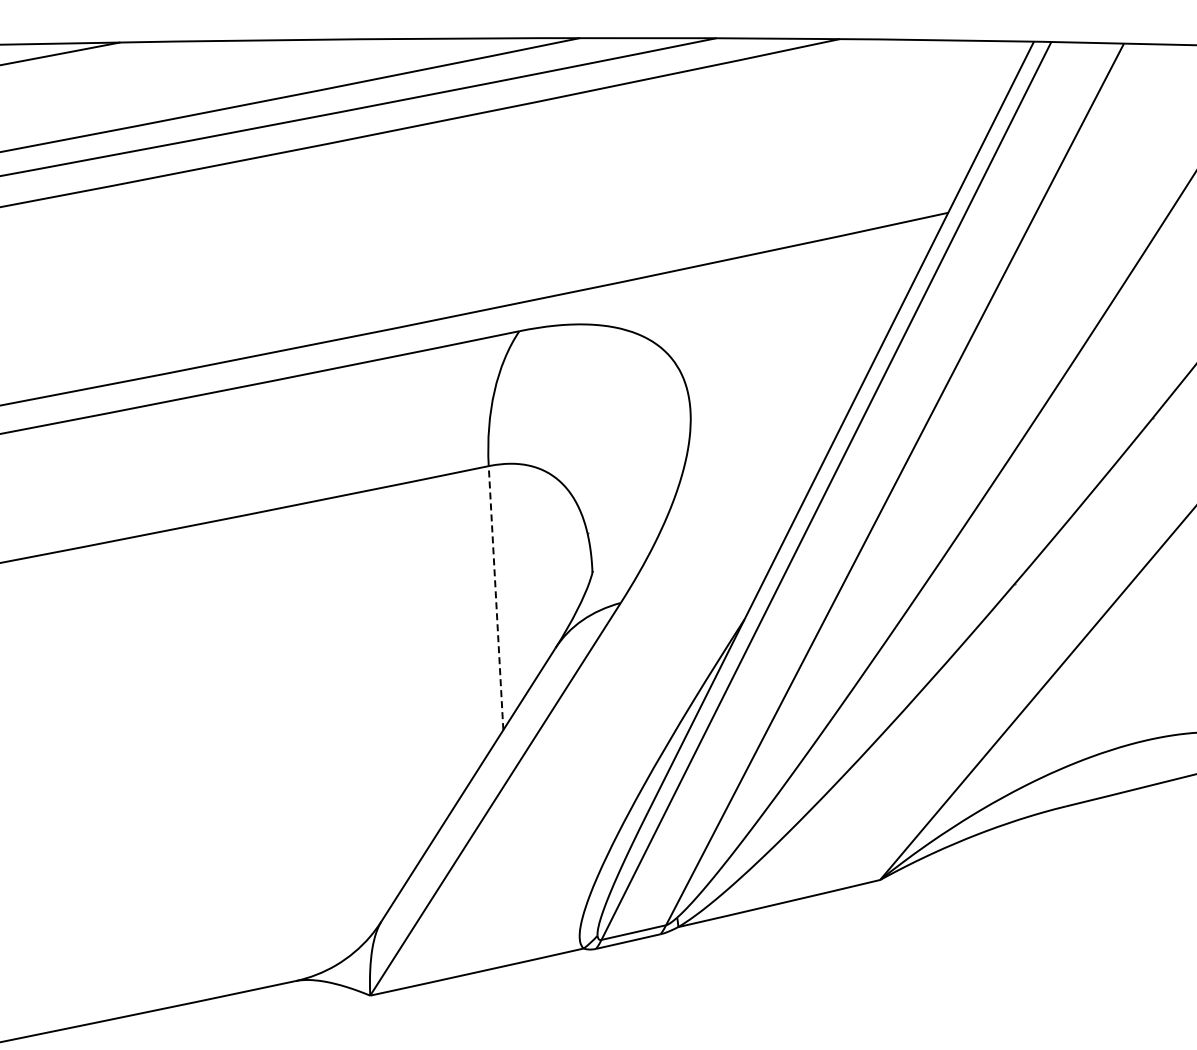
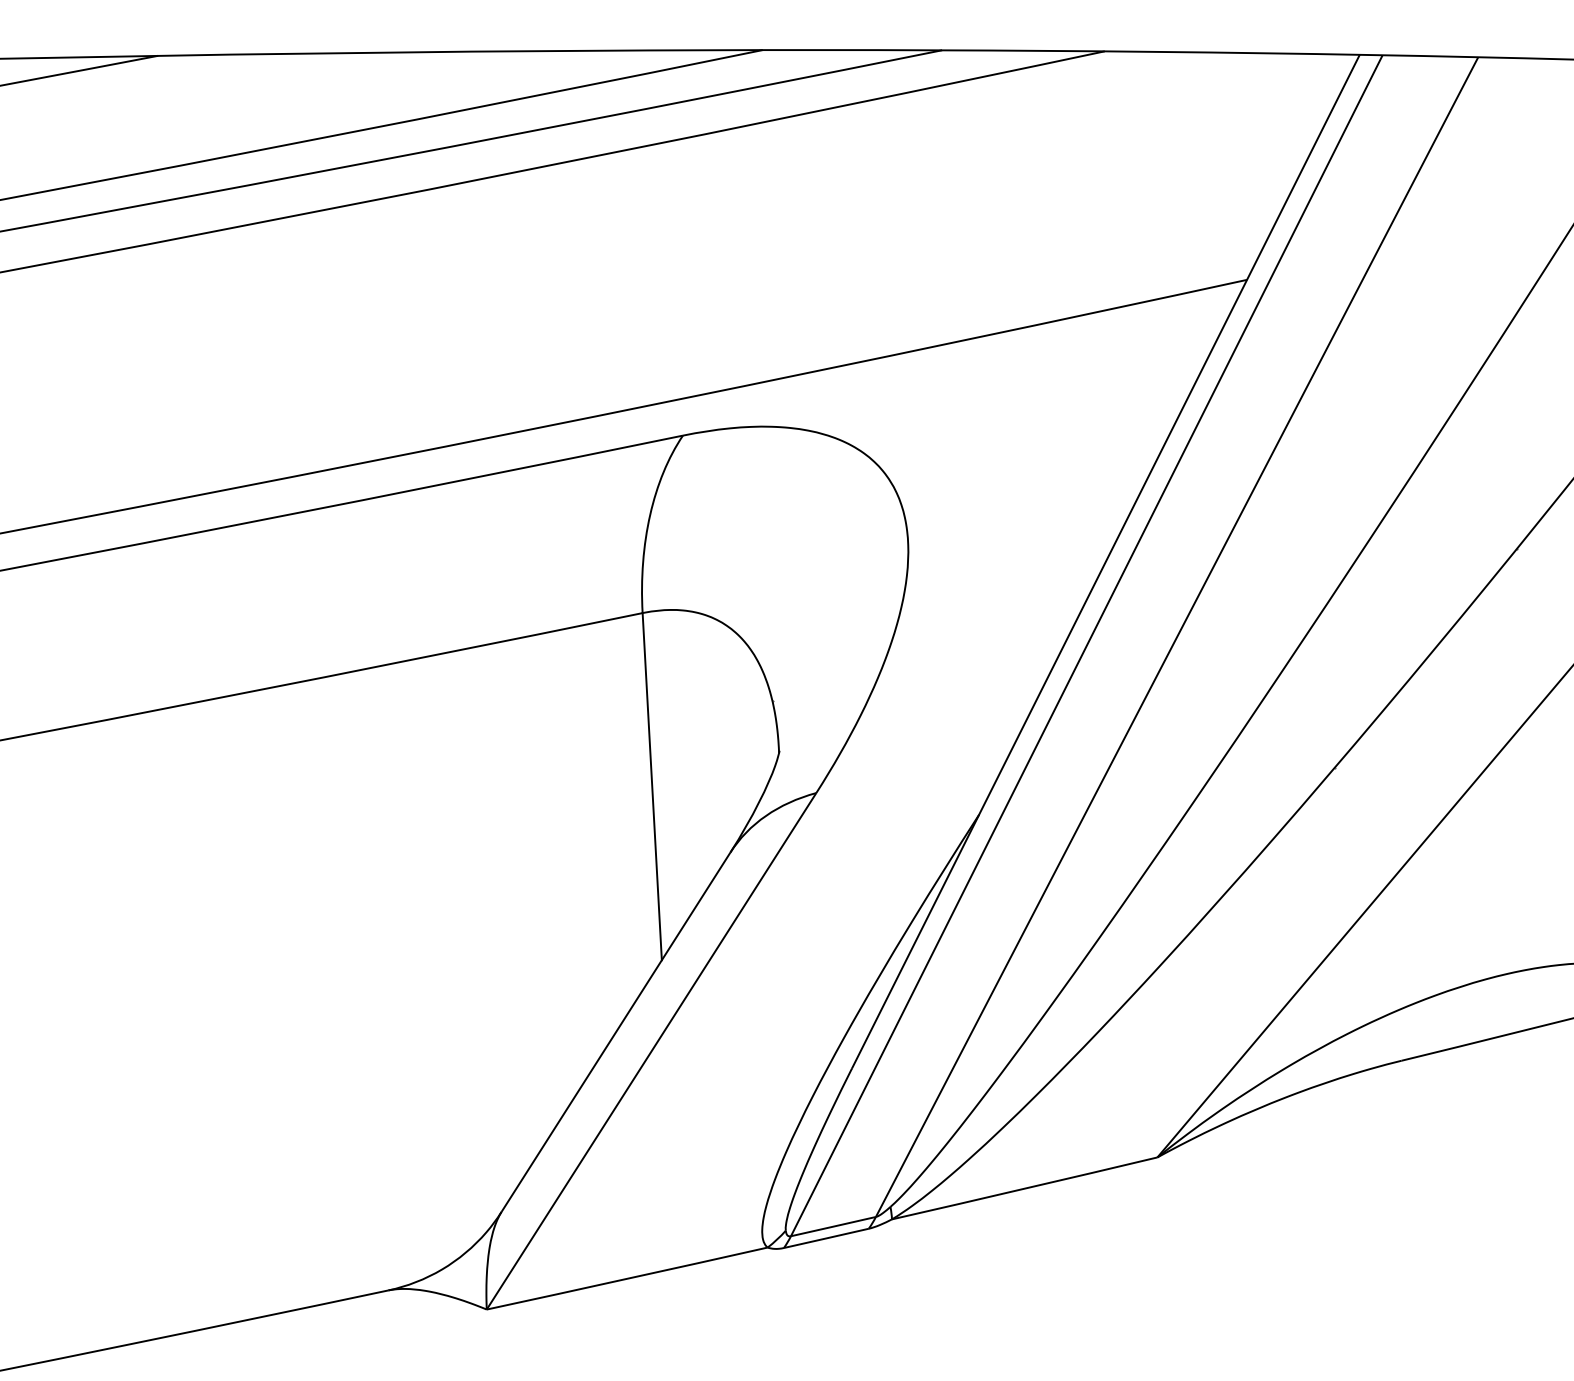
line: (496, 597) -> (652, 785), dashed -> solid

